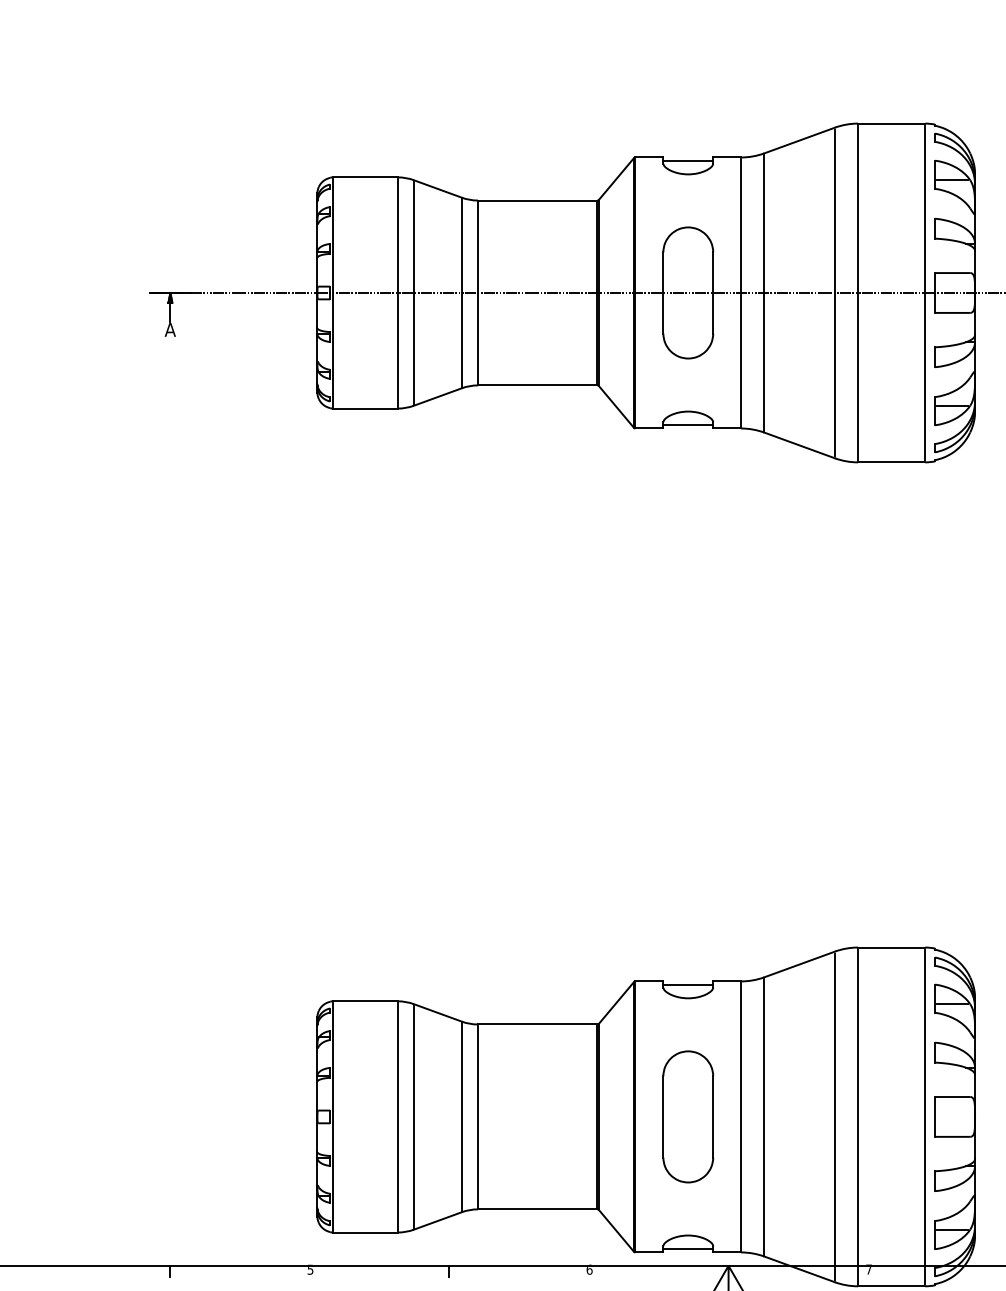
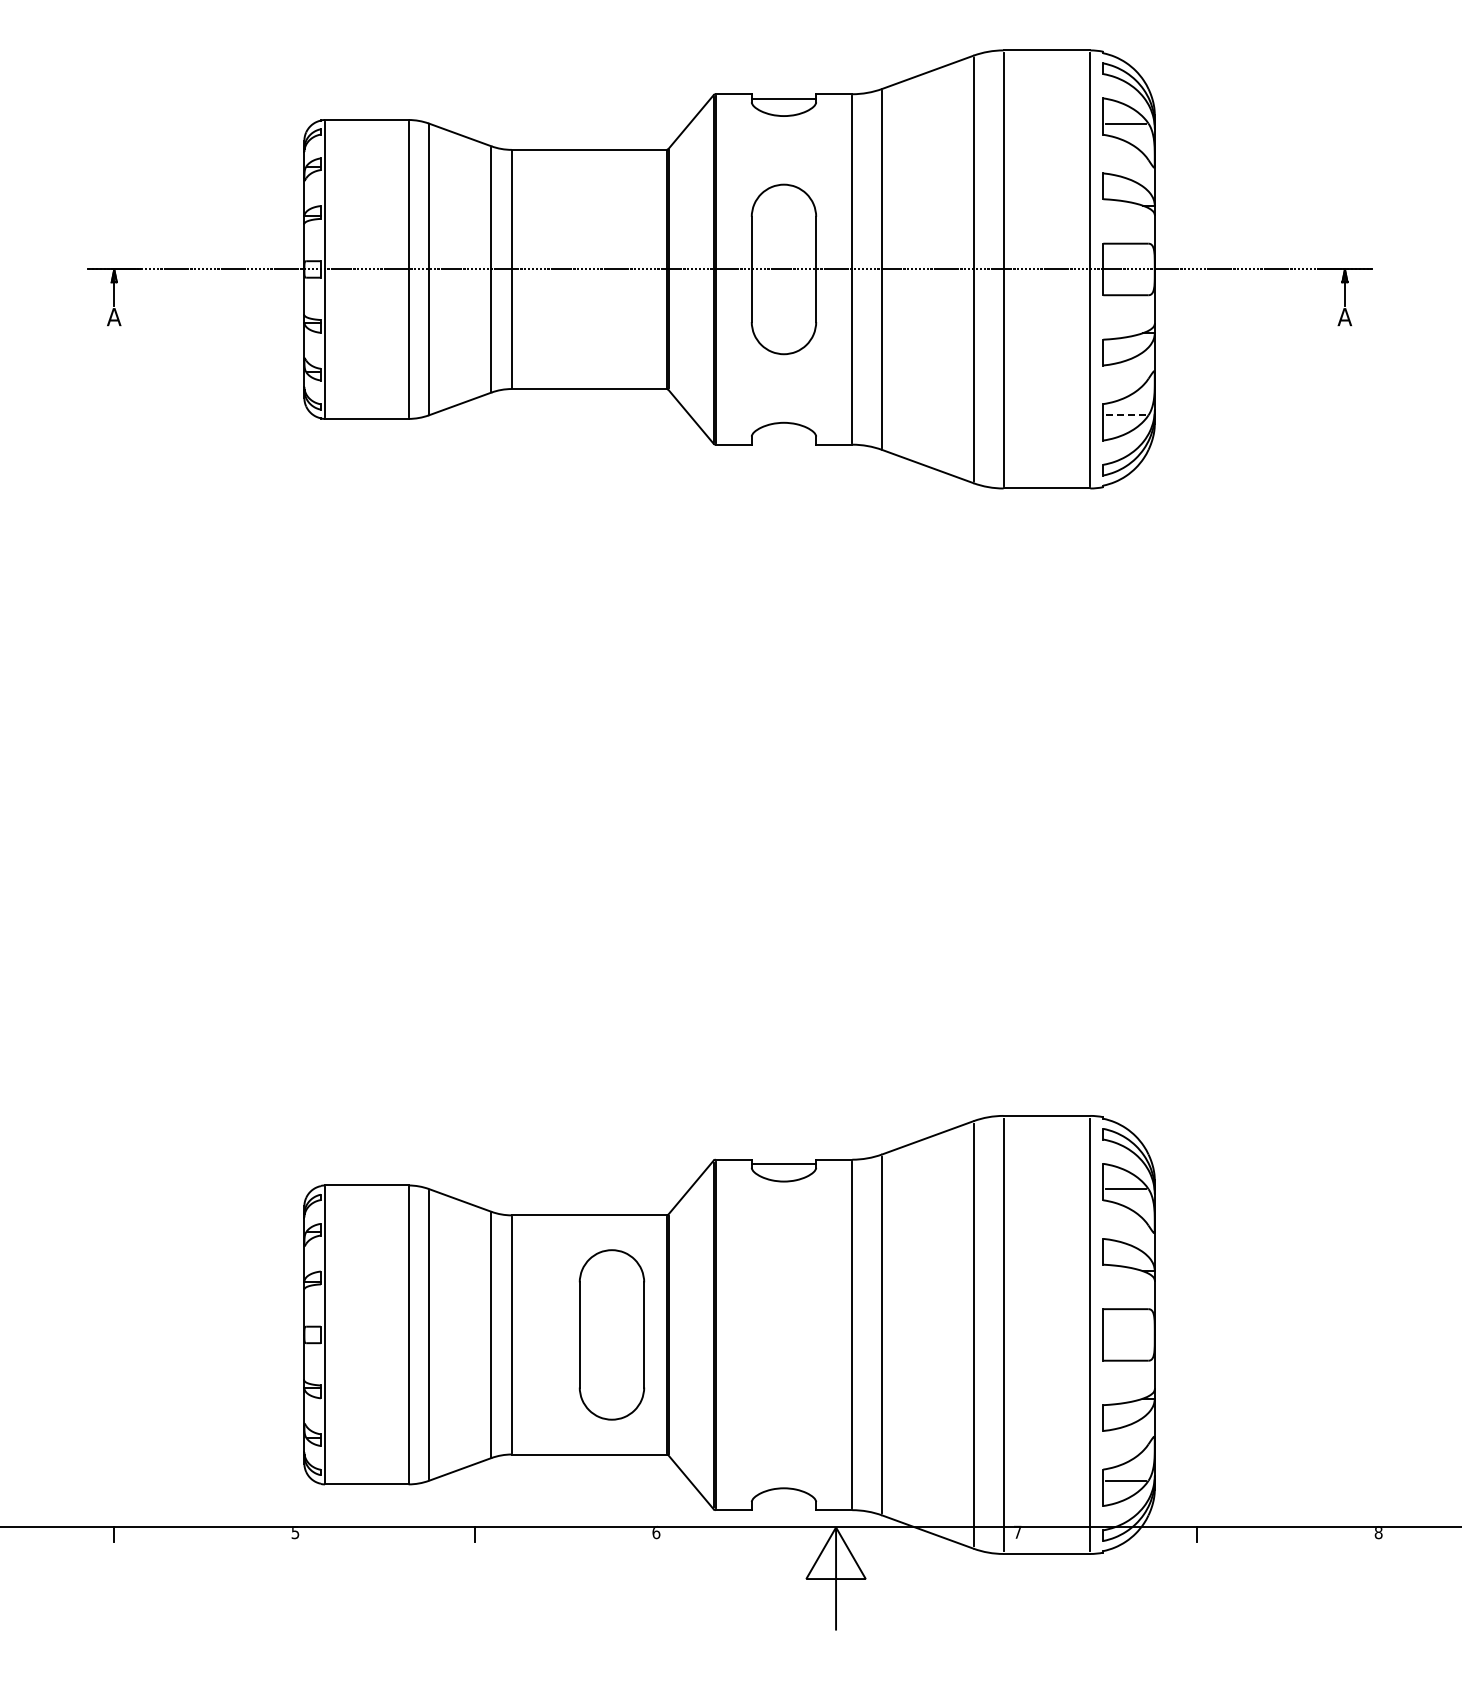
line: (952, 405) -> (1125, 415), solid -> dashed
line: (687, 425) -> (783, 440), removed
part: (687, 1116) -> (611, 1334), moved
line: (687, 1248) -> (783, 1505), removed

